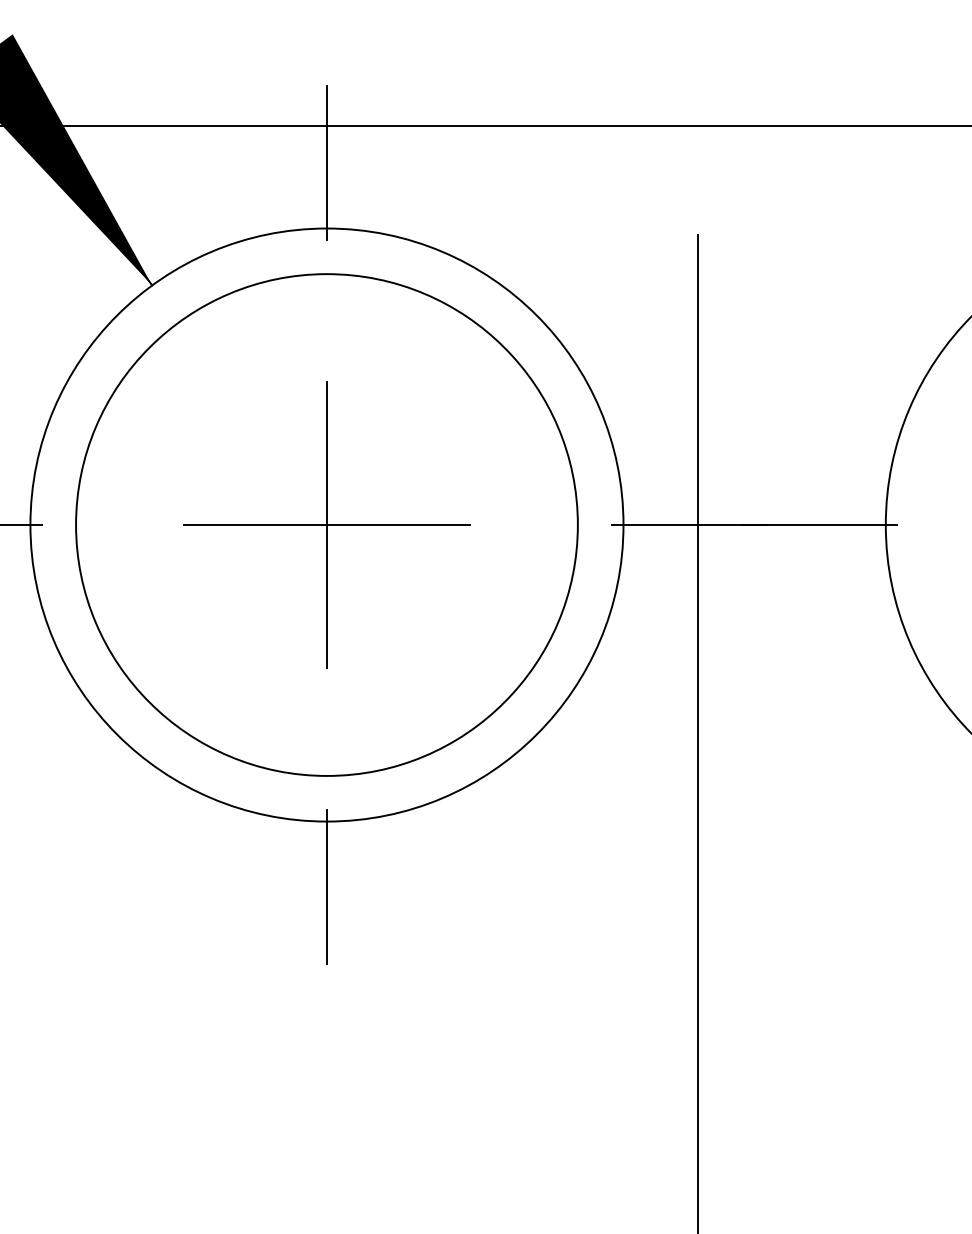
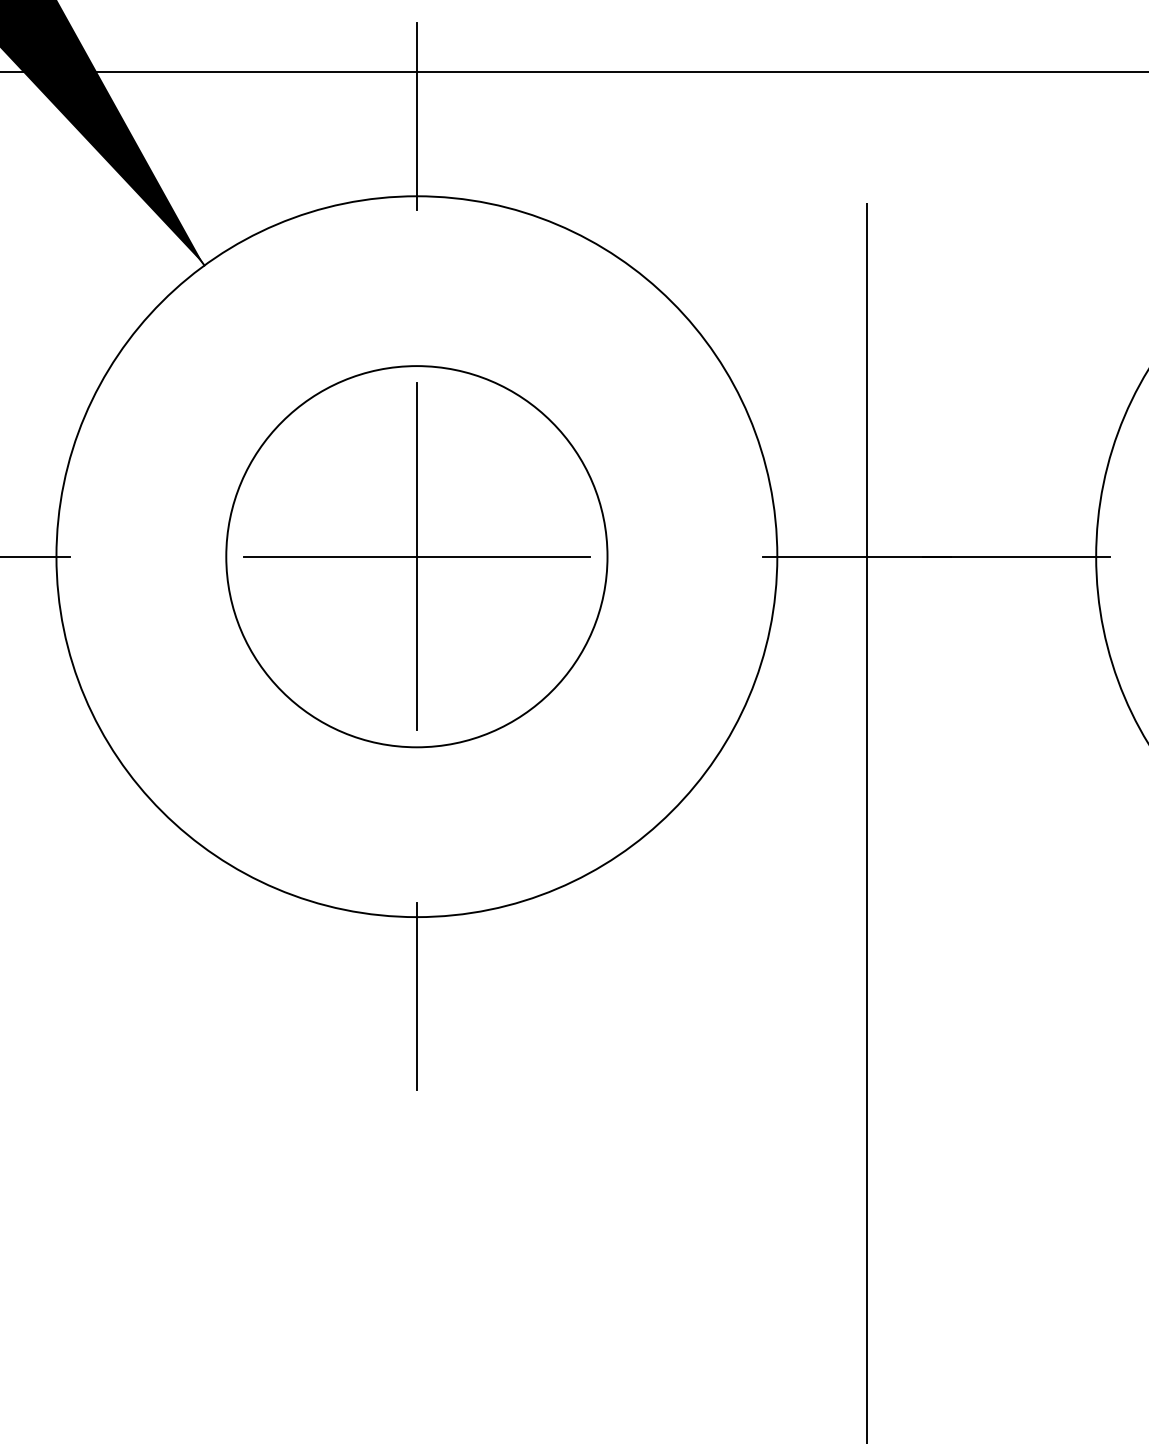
circle: (326, 524) -> (416, 556), size x0.62

